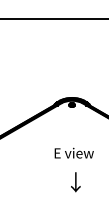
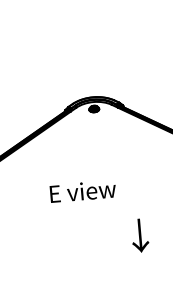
text: (73, 152) -> (81, 190), moved
text: (75, 182) -> (139, 236), moved

